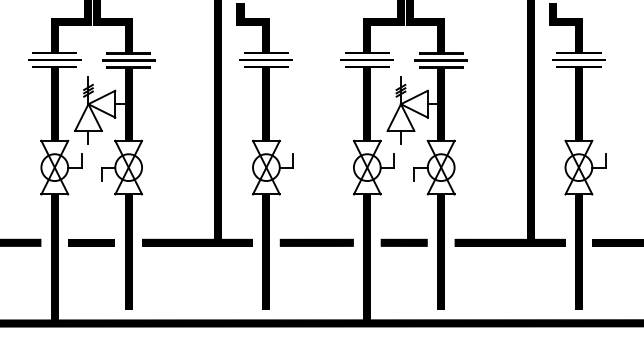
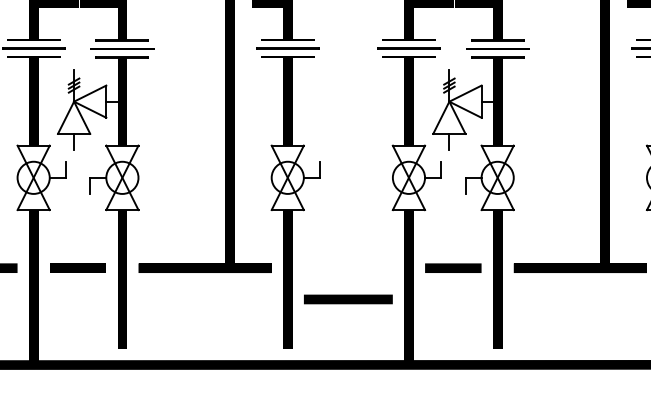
line: (316, 242) -> (347, 298), moved

